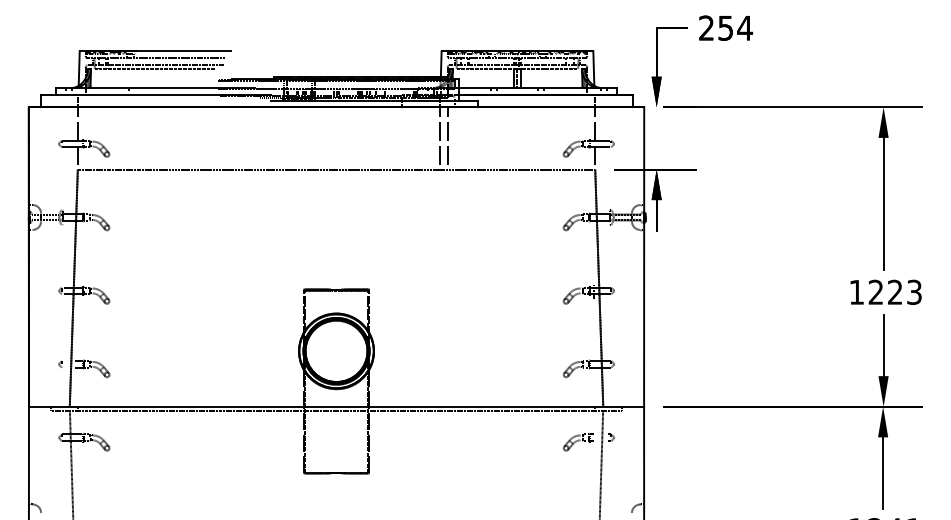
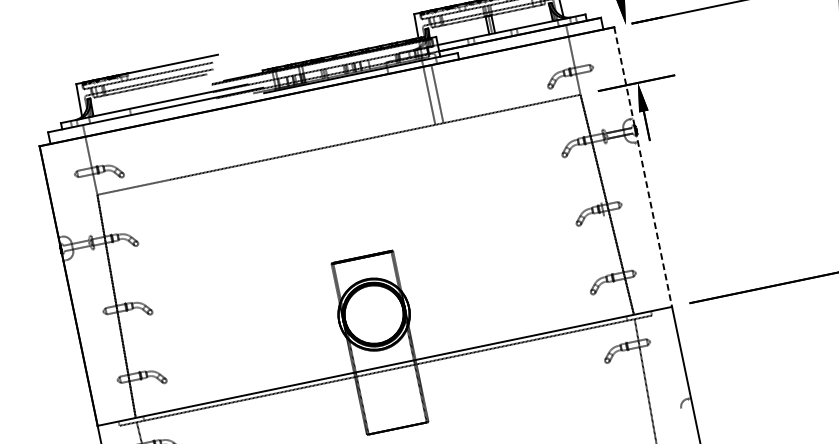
line: (644, 257) -> (643, 167), solid -> dashed

